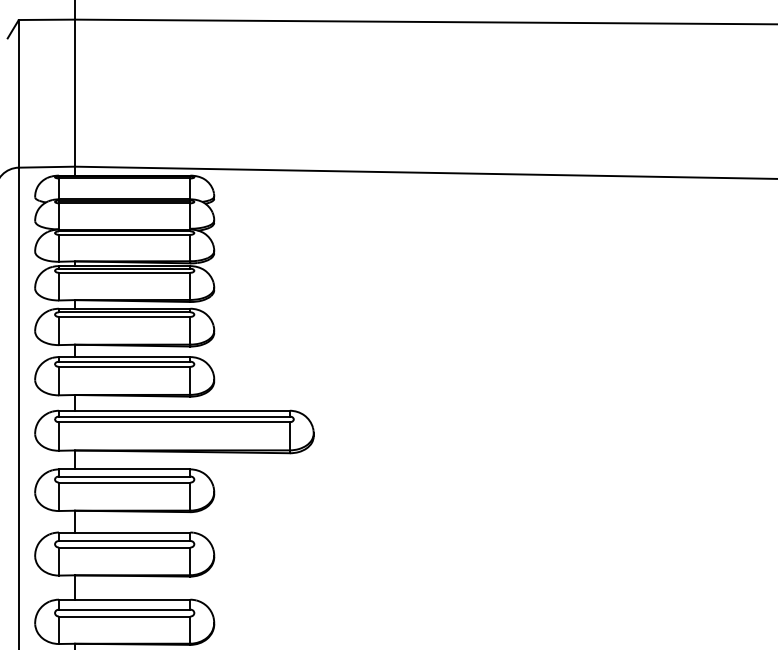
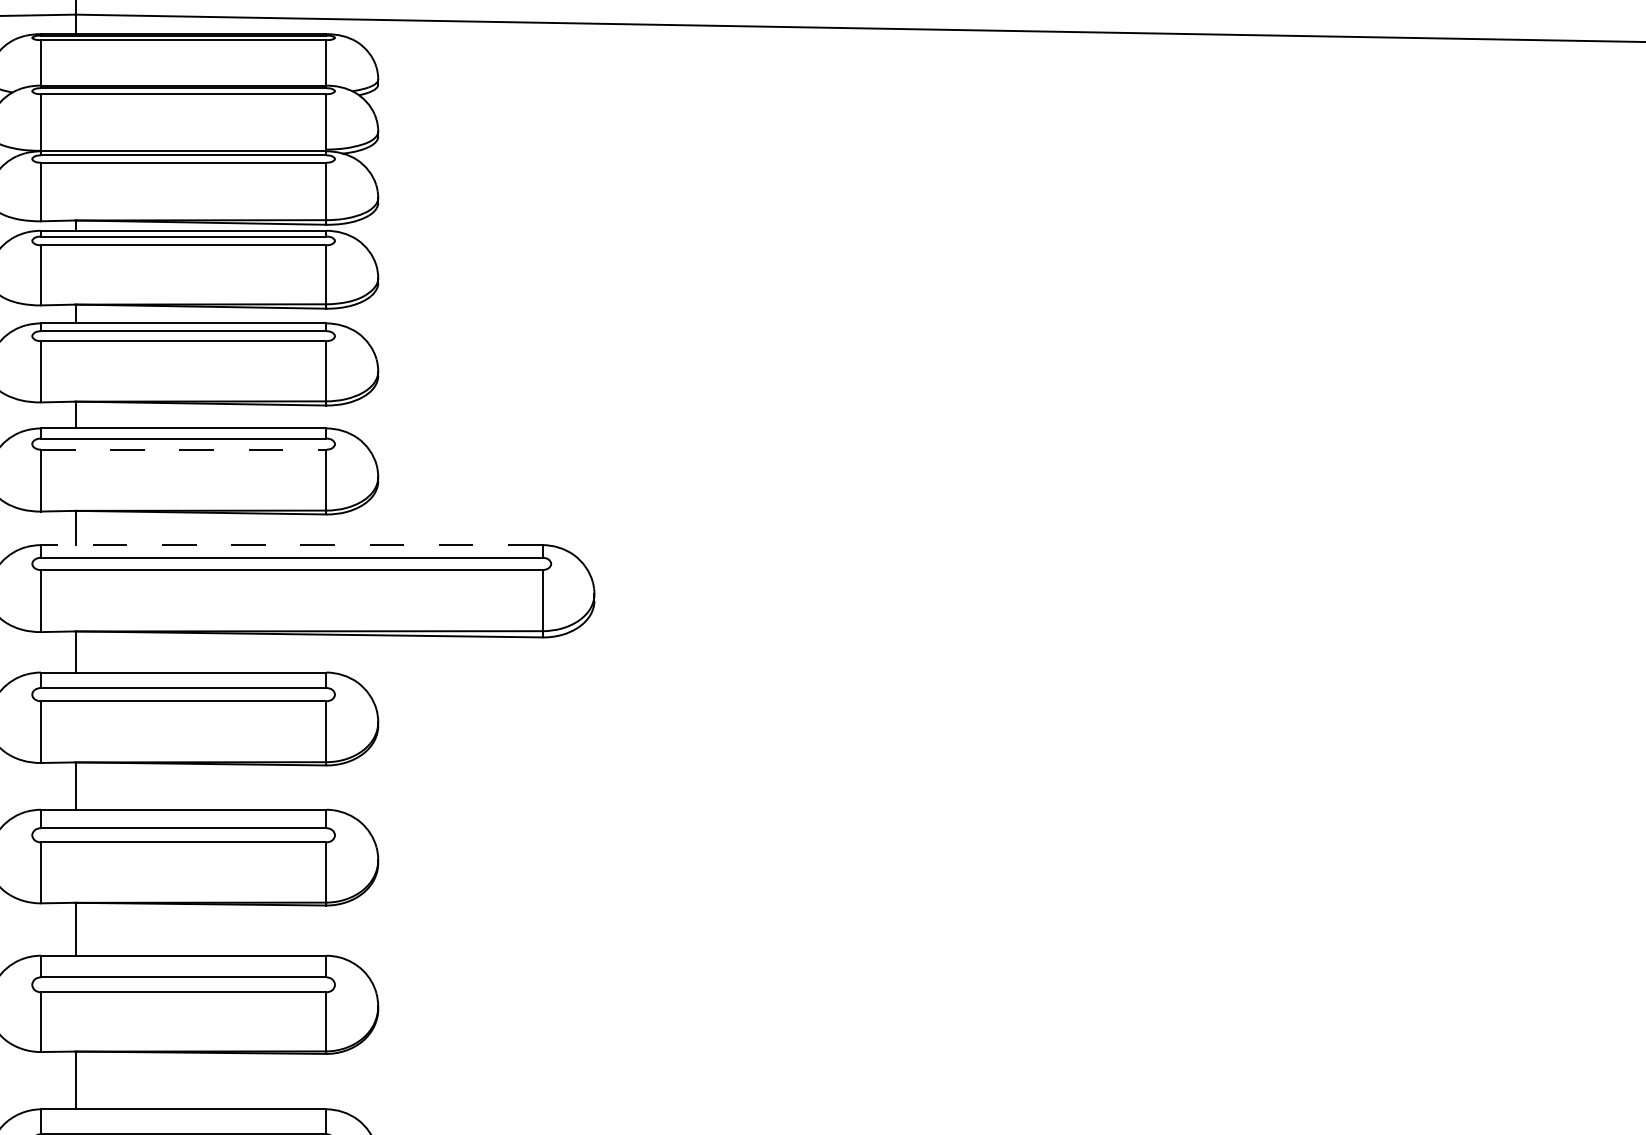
line: (124, 366) -> (183, 448), solid -> dashed
line: (173, 410) -> (289, 544), solid -> dashed

